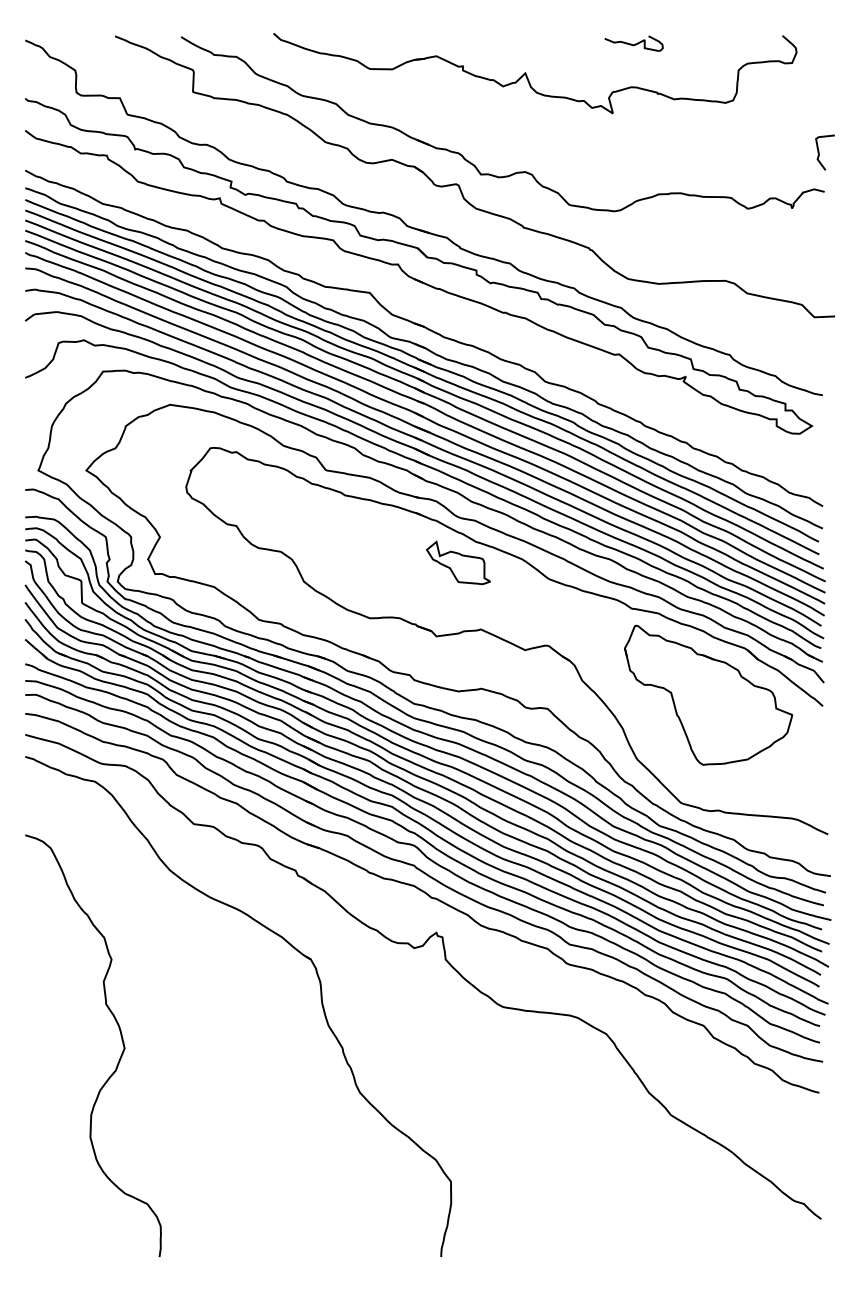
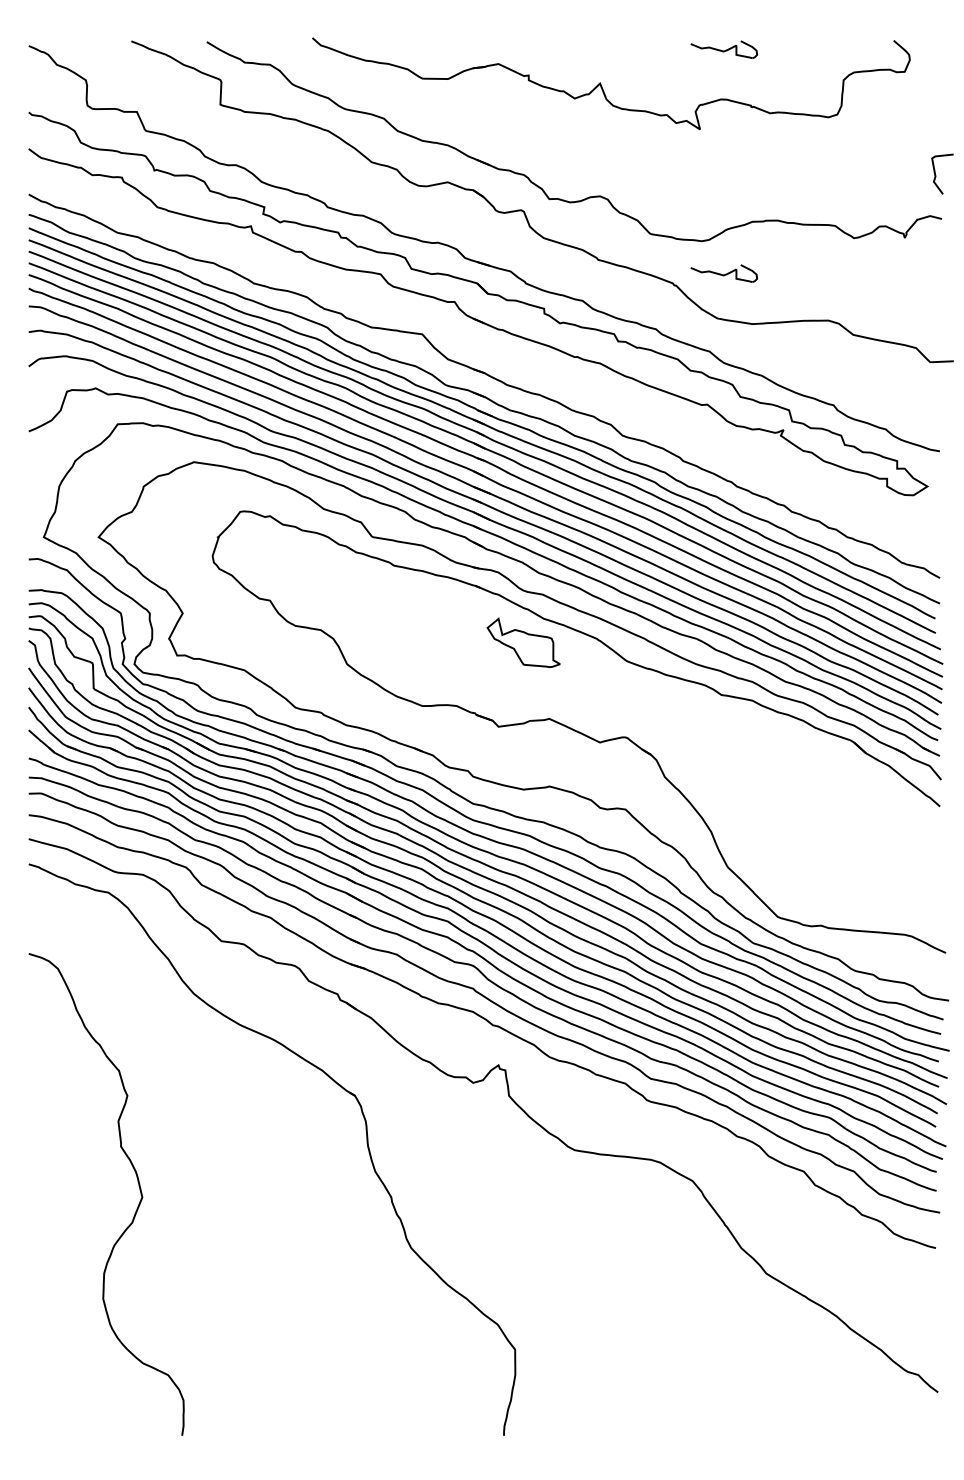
part: (633, 239) -> (723, 273), added
part: (708, 694) -> (809, 793), removed

